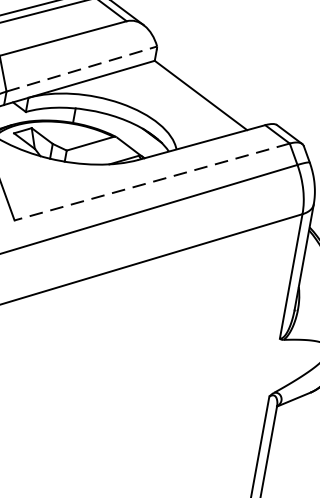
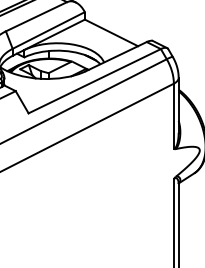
line: (83, 69) -> (49, 30), dashed -> solid
line: (151, 182) -> (94, 81), dashed -> solid

